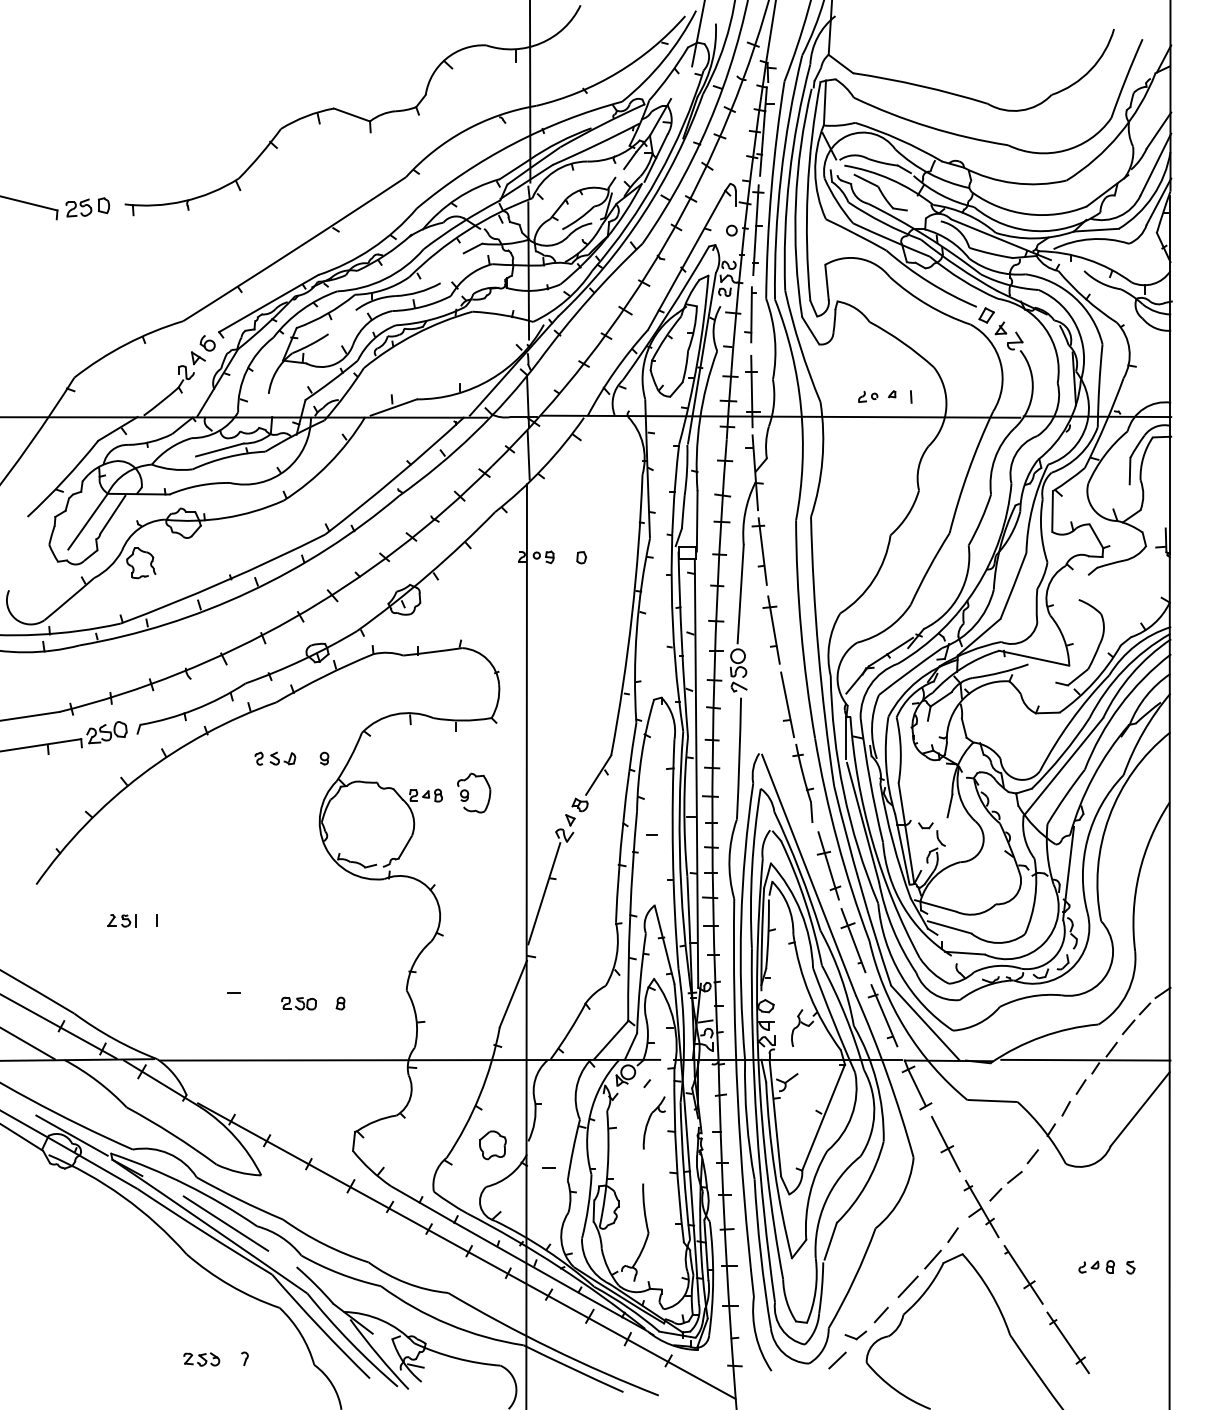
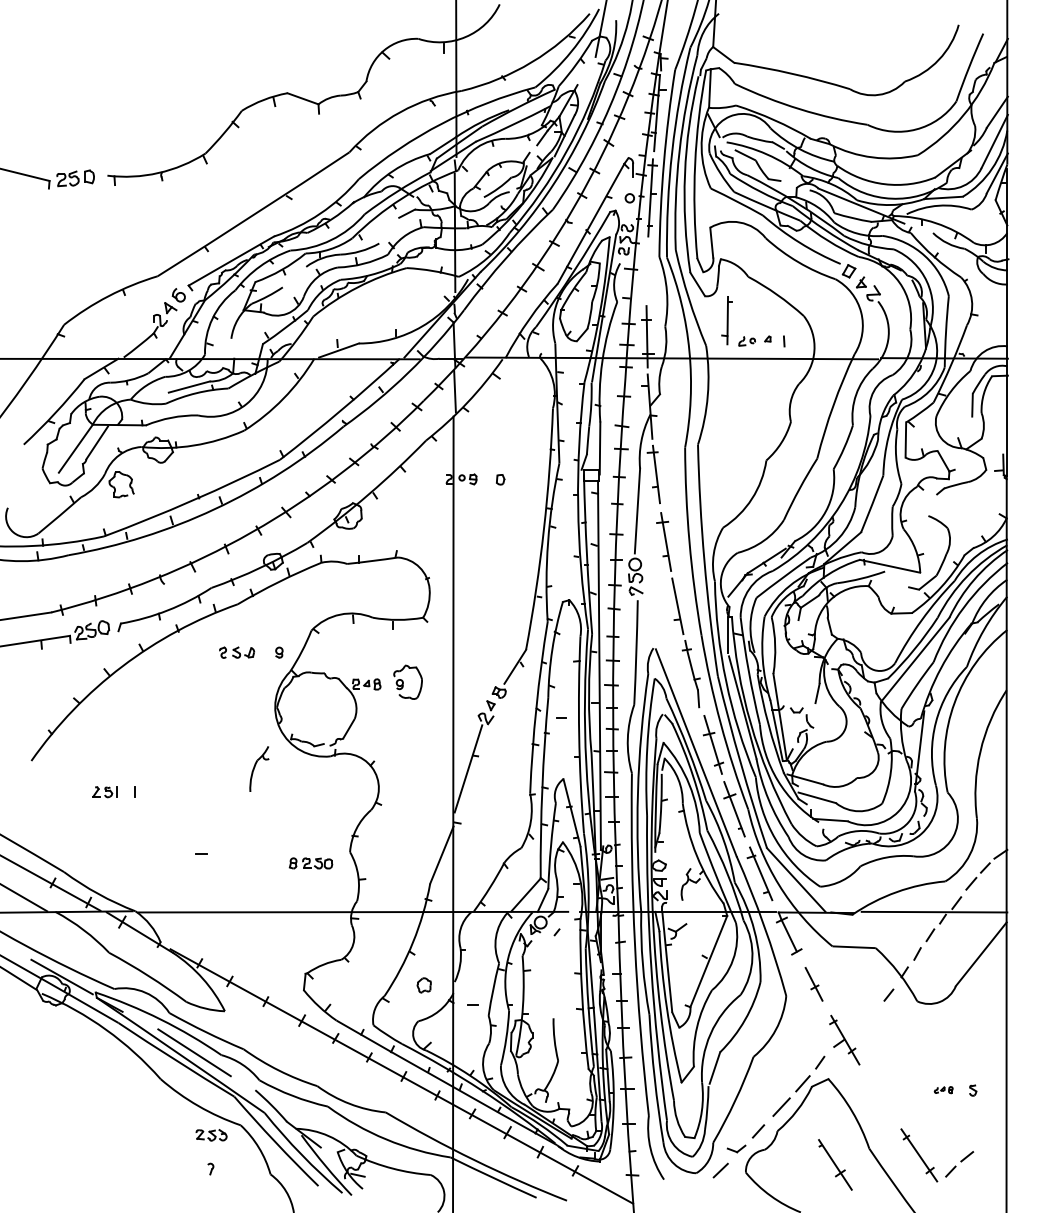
part: (750, 314) -> (726, 320), moved
part: (298, 1003) -> (317, 863), moved
part: (653, 1122) -> (258, 768), moved
part: (945, 1143) -> (813, 983), size x0.7
part: (492, 1145) -> (423, 985), size x0.6
part: (1005, 1185) -> (959, 1163), moved
part: (1096, 1266) -> (943, 1089), size x0.6
part: (1023, 1274) -> (835, 1164), moved
part: (201, 1359) -> (211, 1135), moved

